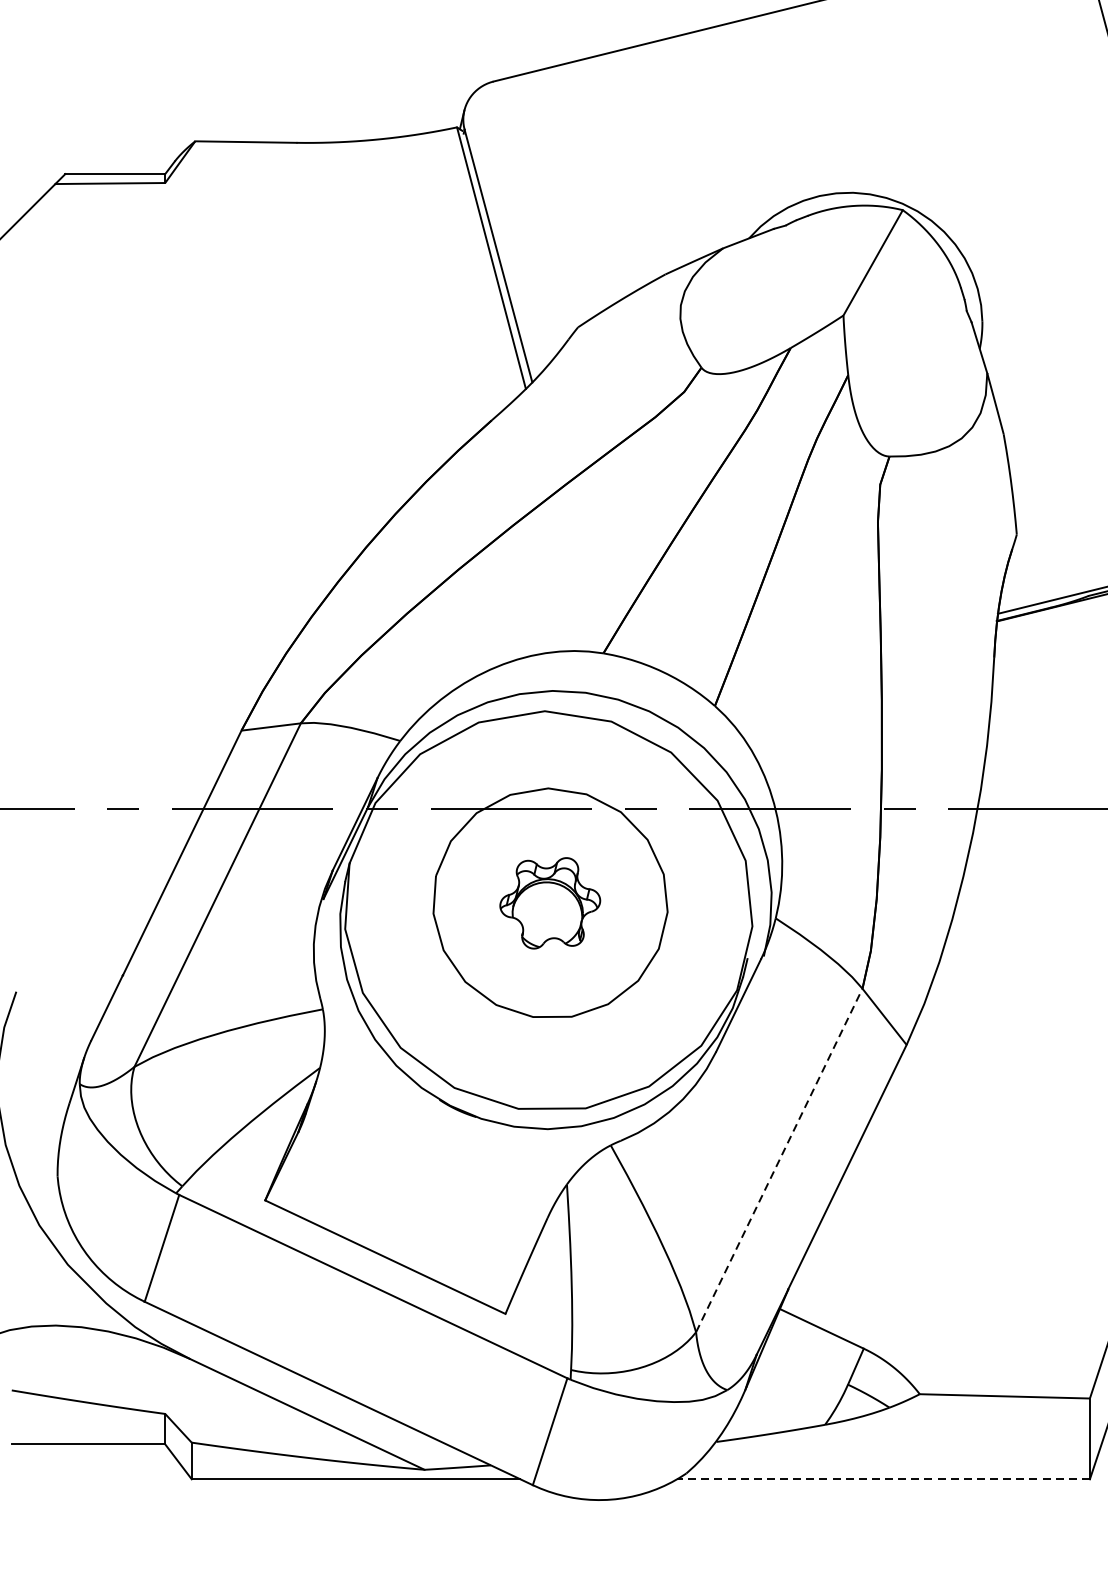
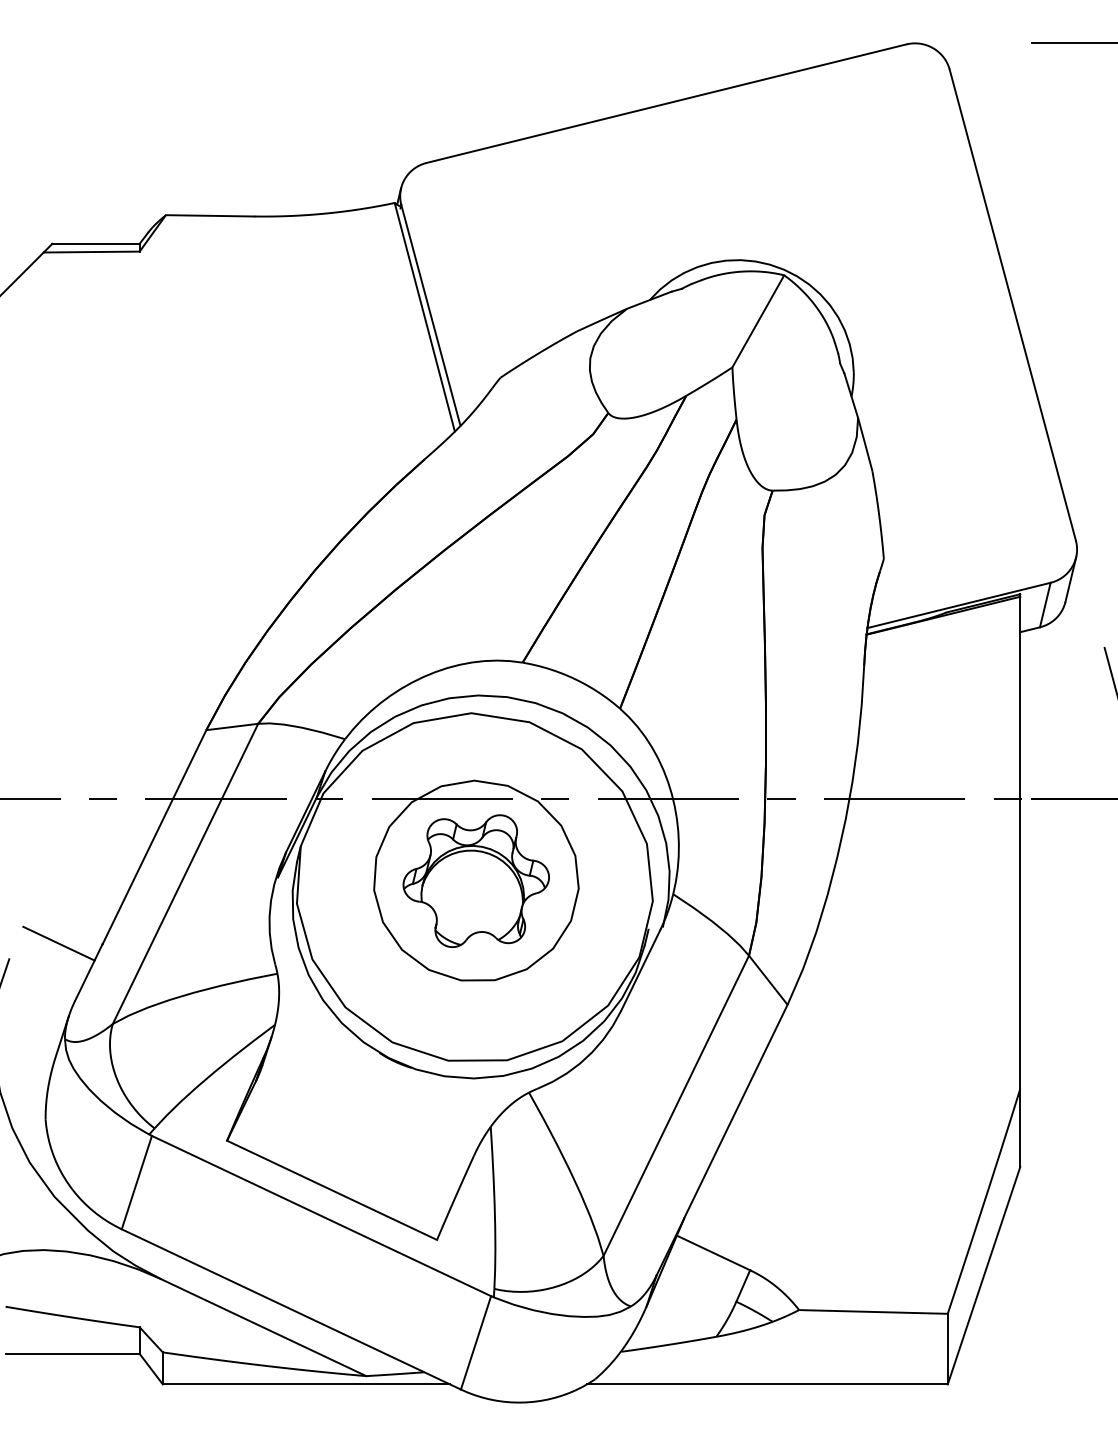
part: (549, 902) -> (475, 880), size x1.67
line: (72, 974) -> (58, 943), added
line: (779, 1160) -> (676, 1105), dashed -> solid
line: (882, 1479) -> (766, 1384), dashed -> solid

